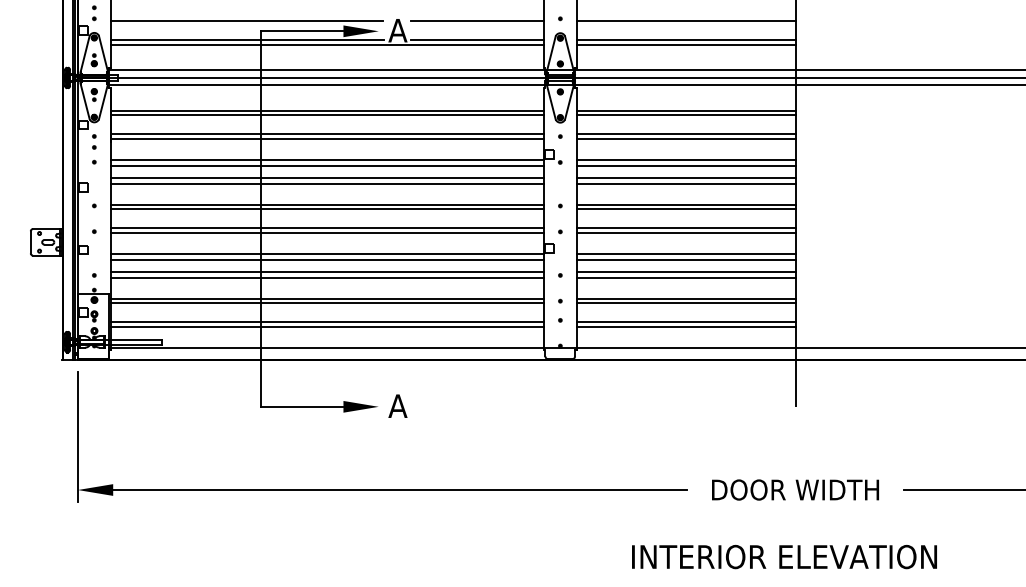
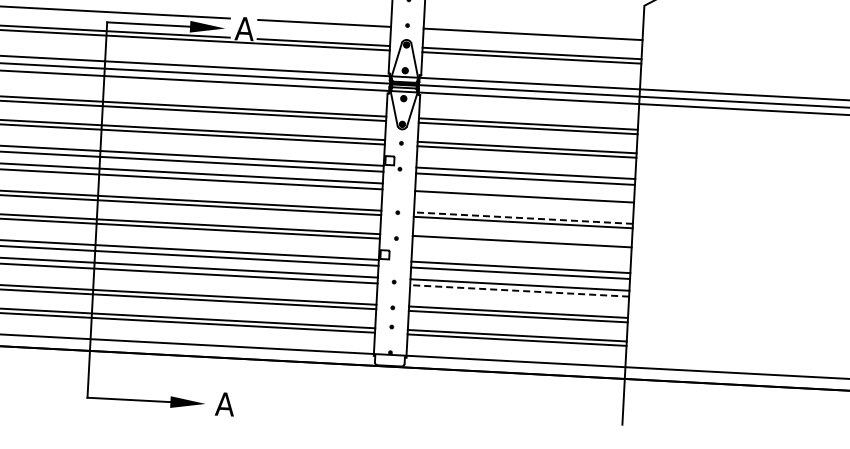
line: (685, 177) -> (524, 190), removed
line: (685, 204) -> (522, 217), solid -> dashed
line: (685, 232) -> (521, 245), removed
line: (685, 277) -> (519, 290), solid -> dashed

